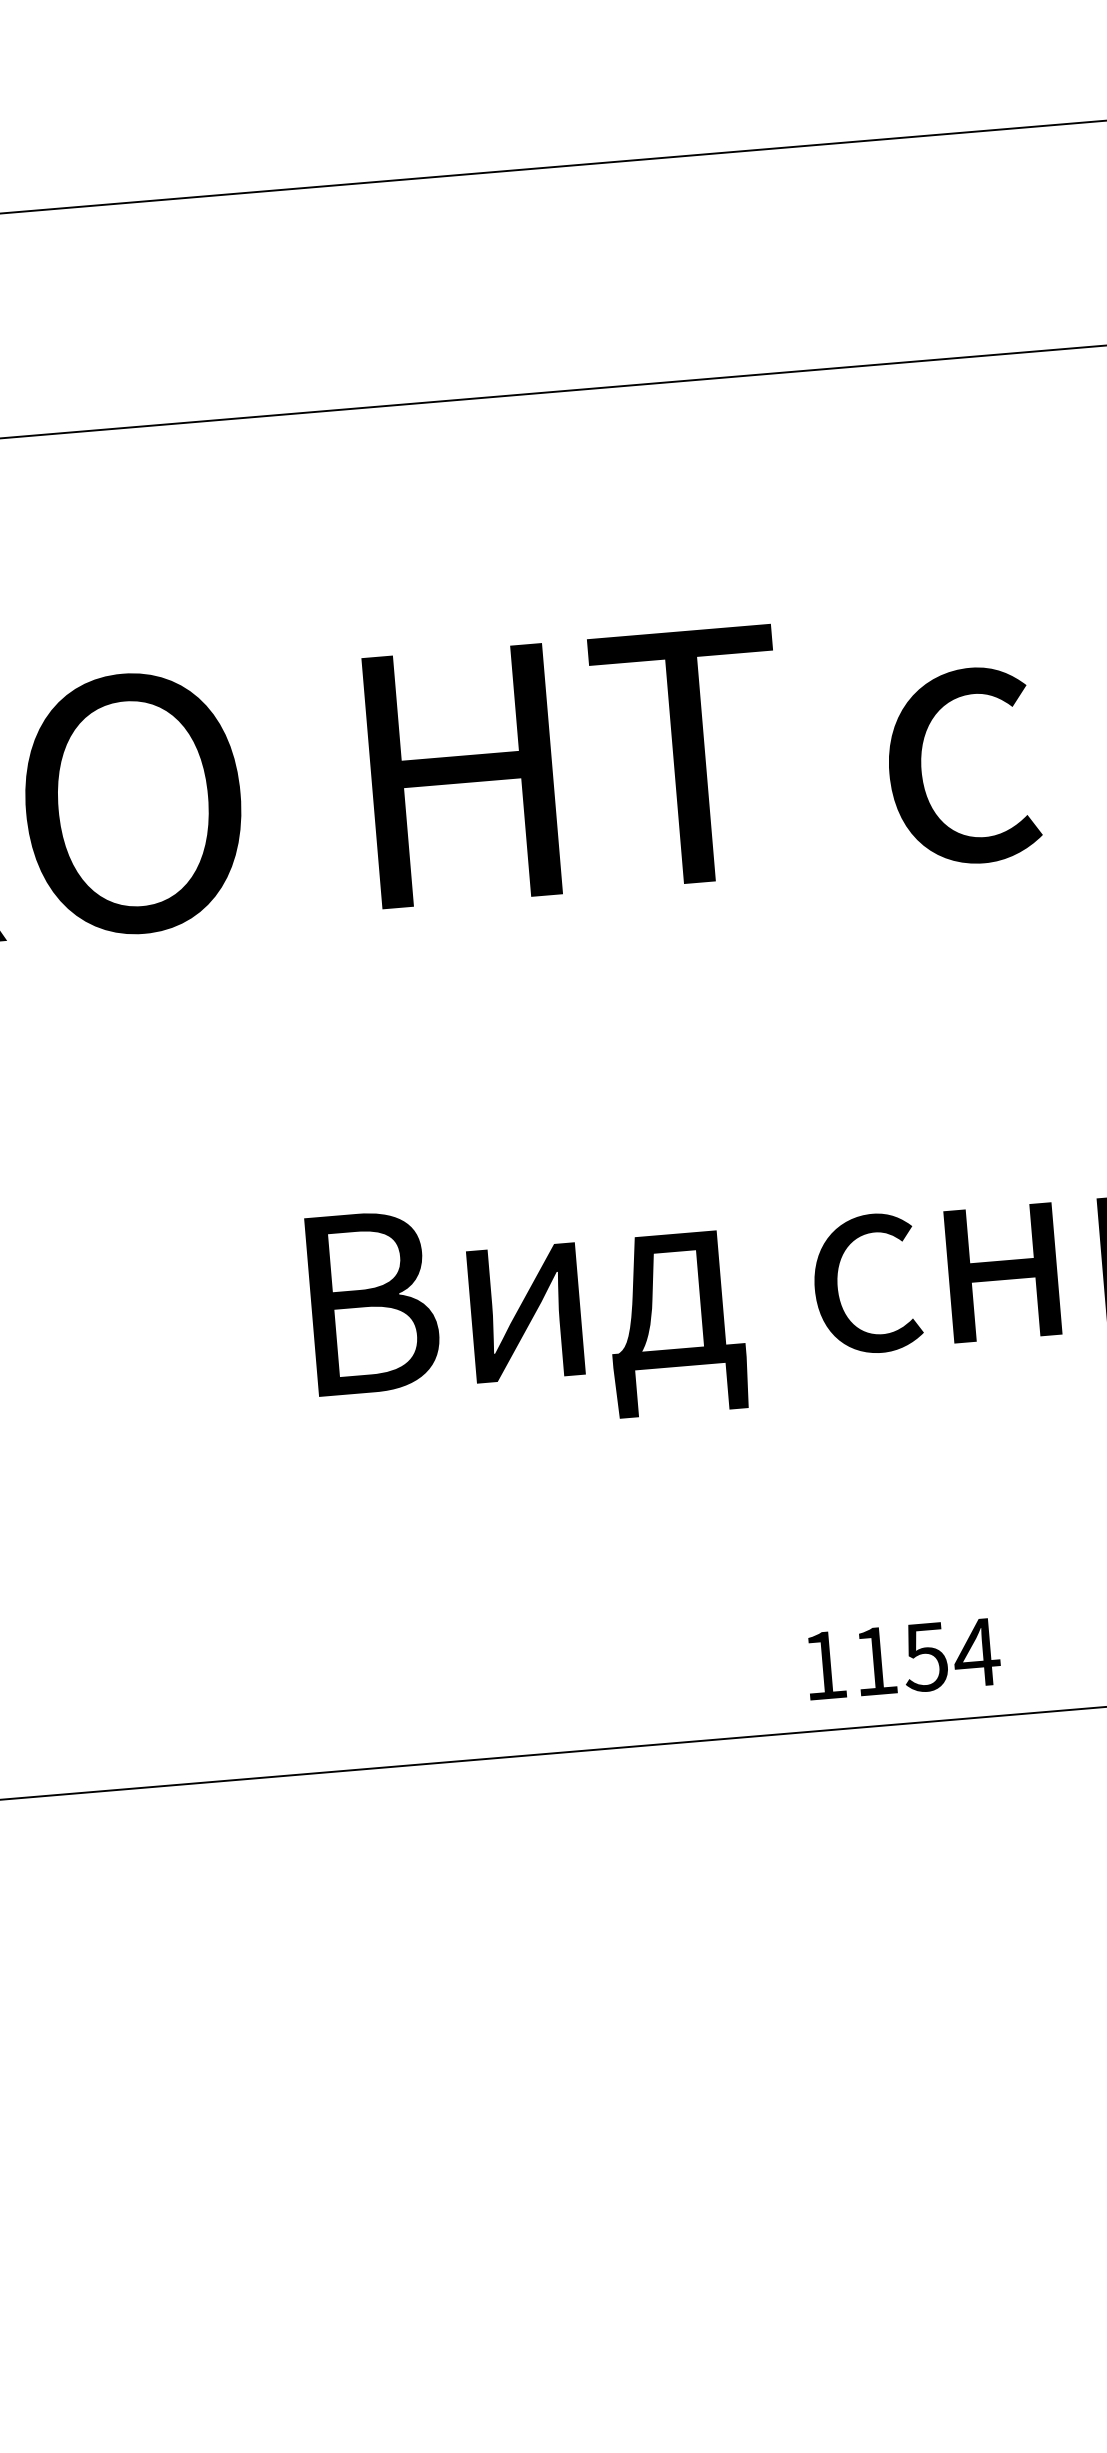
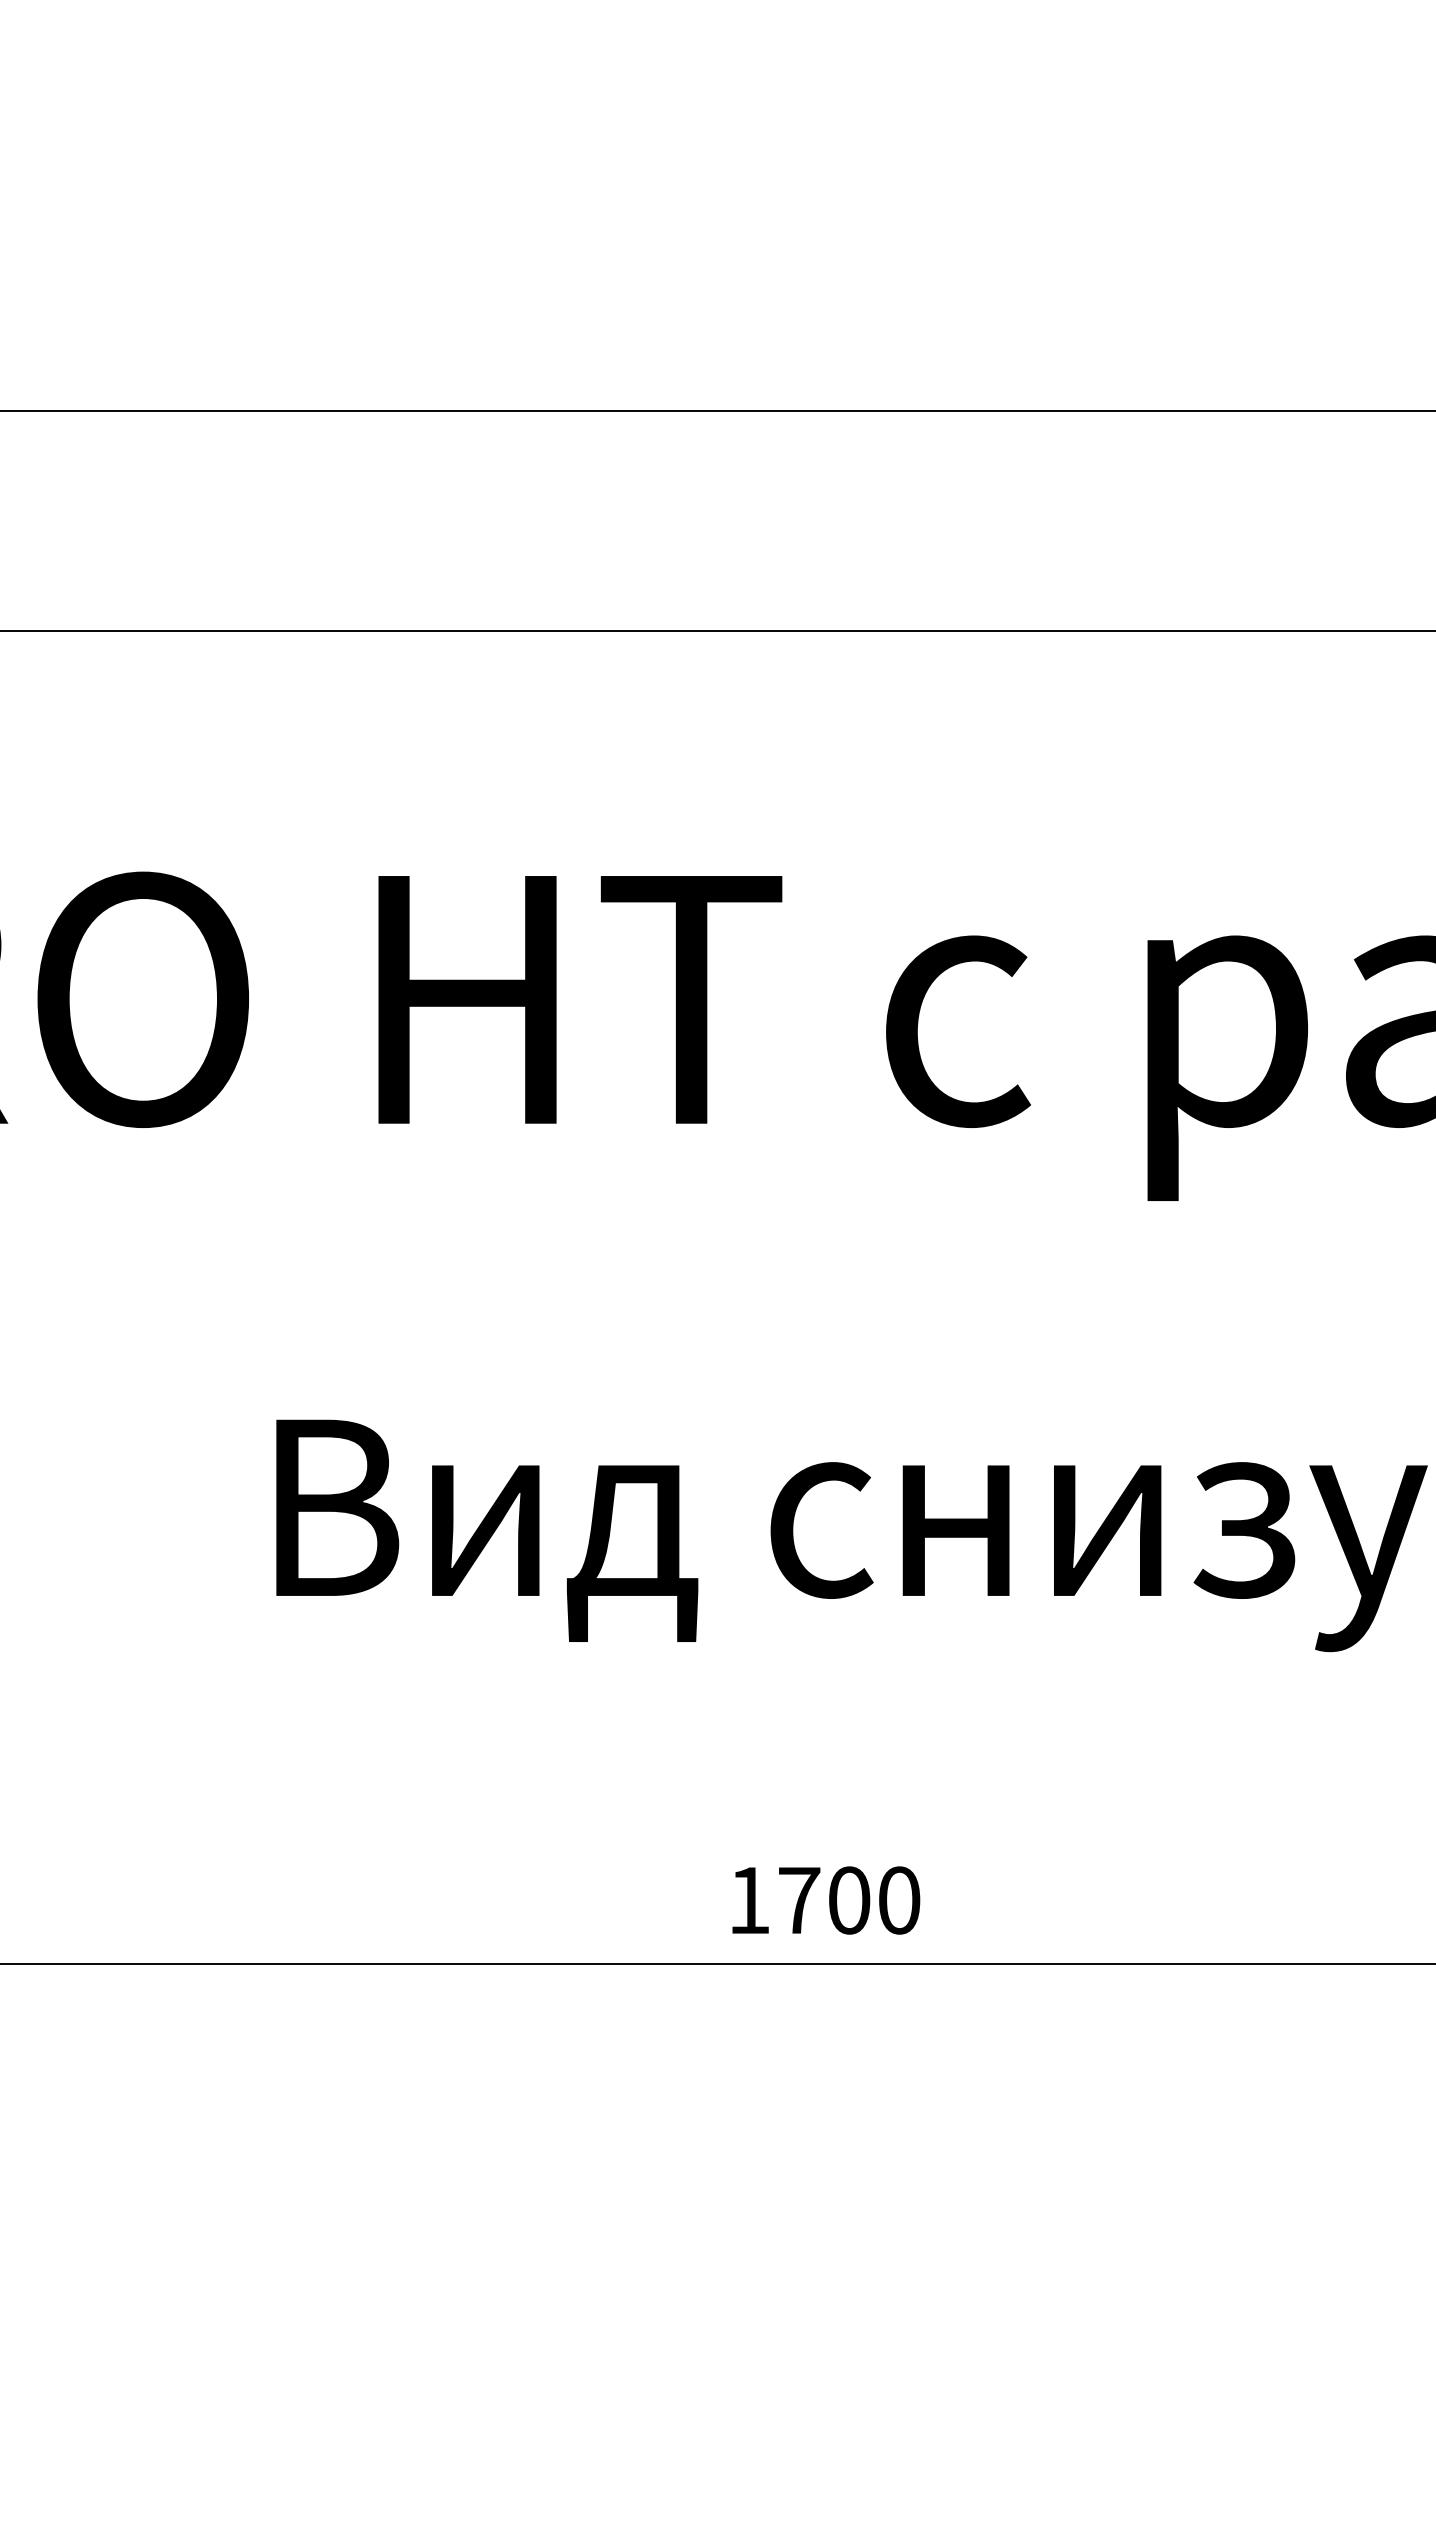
text: (927, 1656) -> (850, 1900), 1154 -> 1700

